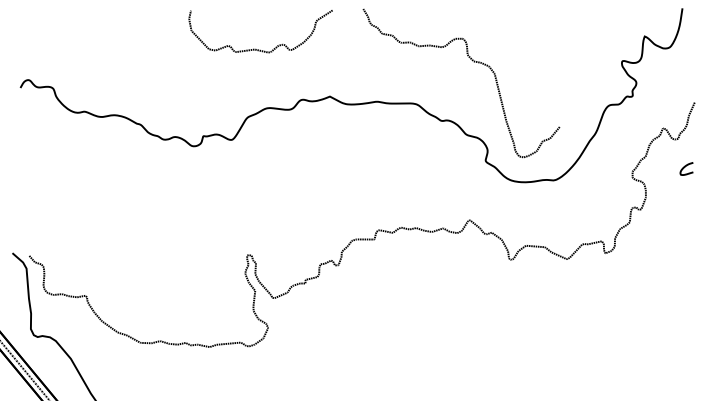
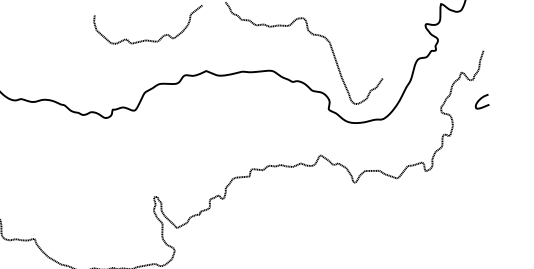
part: (686, 168) -> (481, 101), size x1.4

